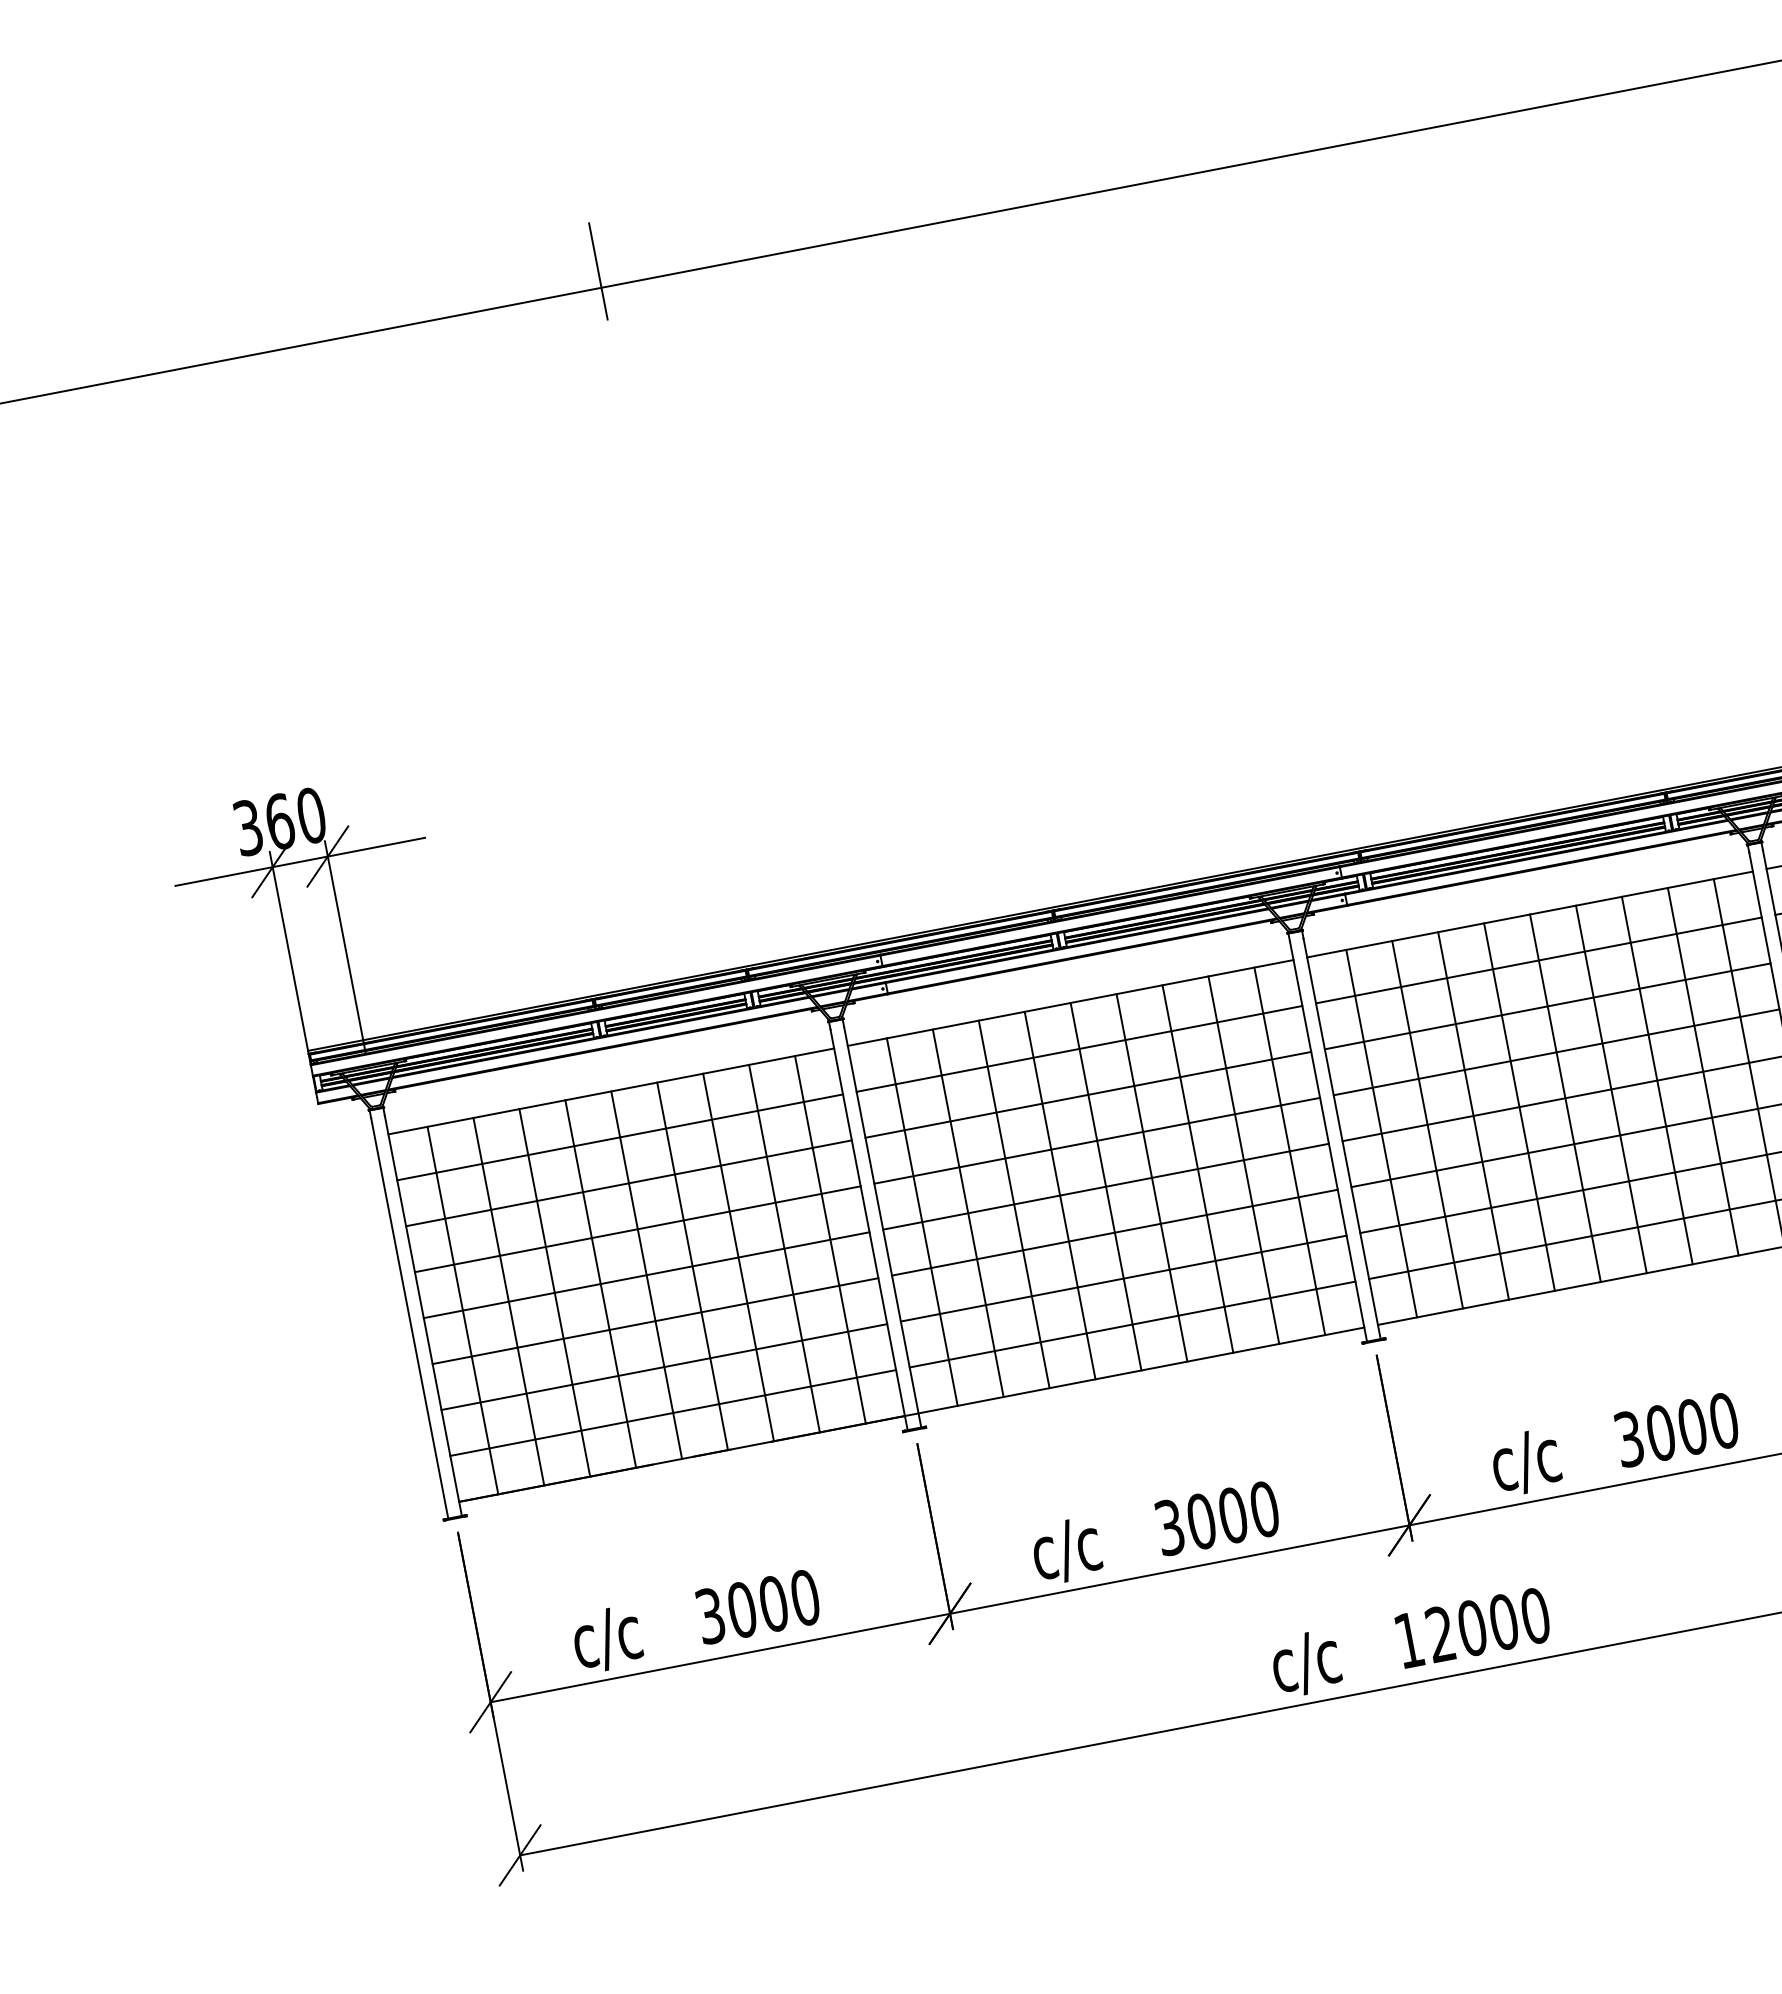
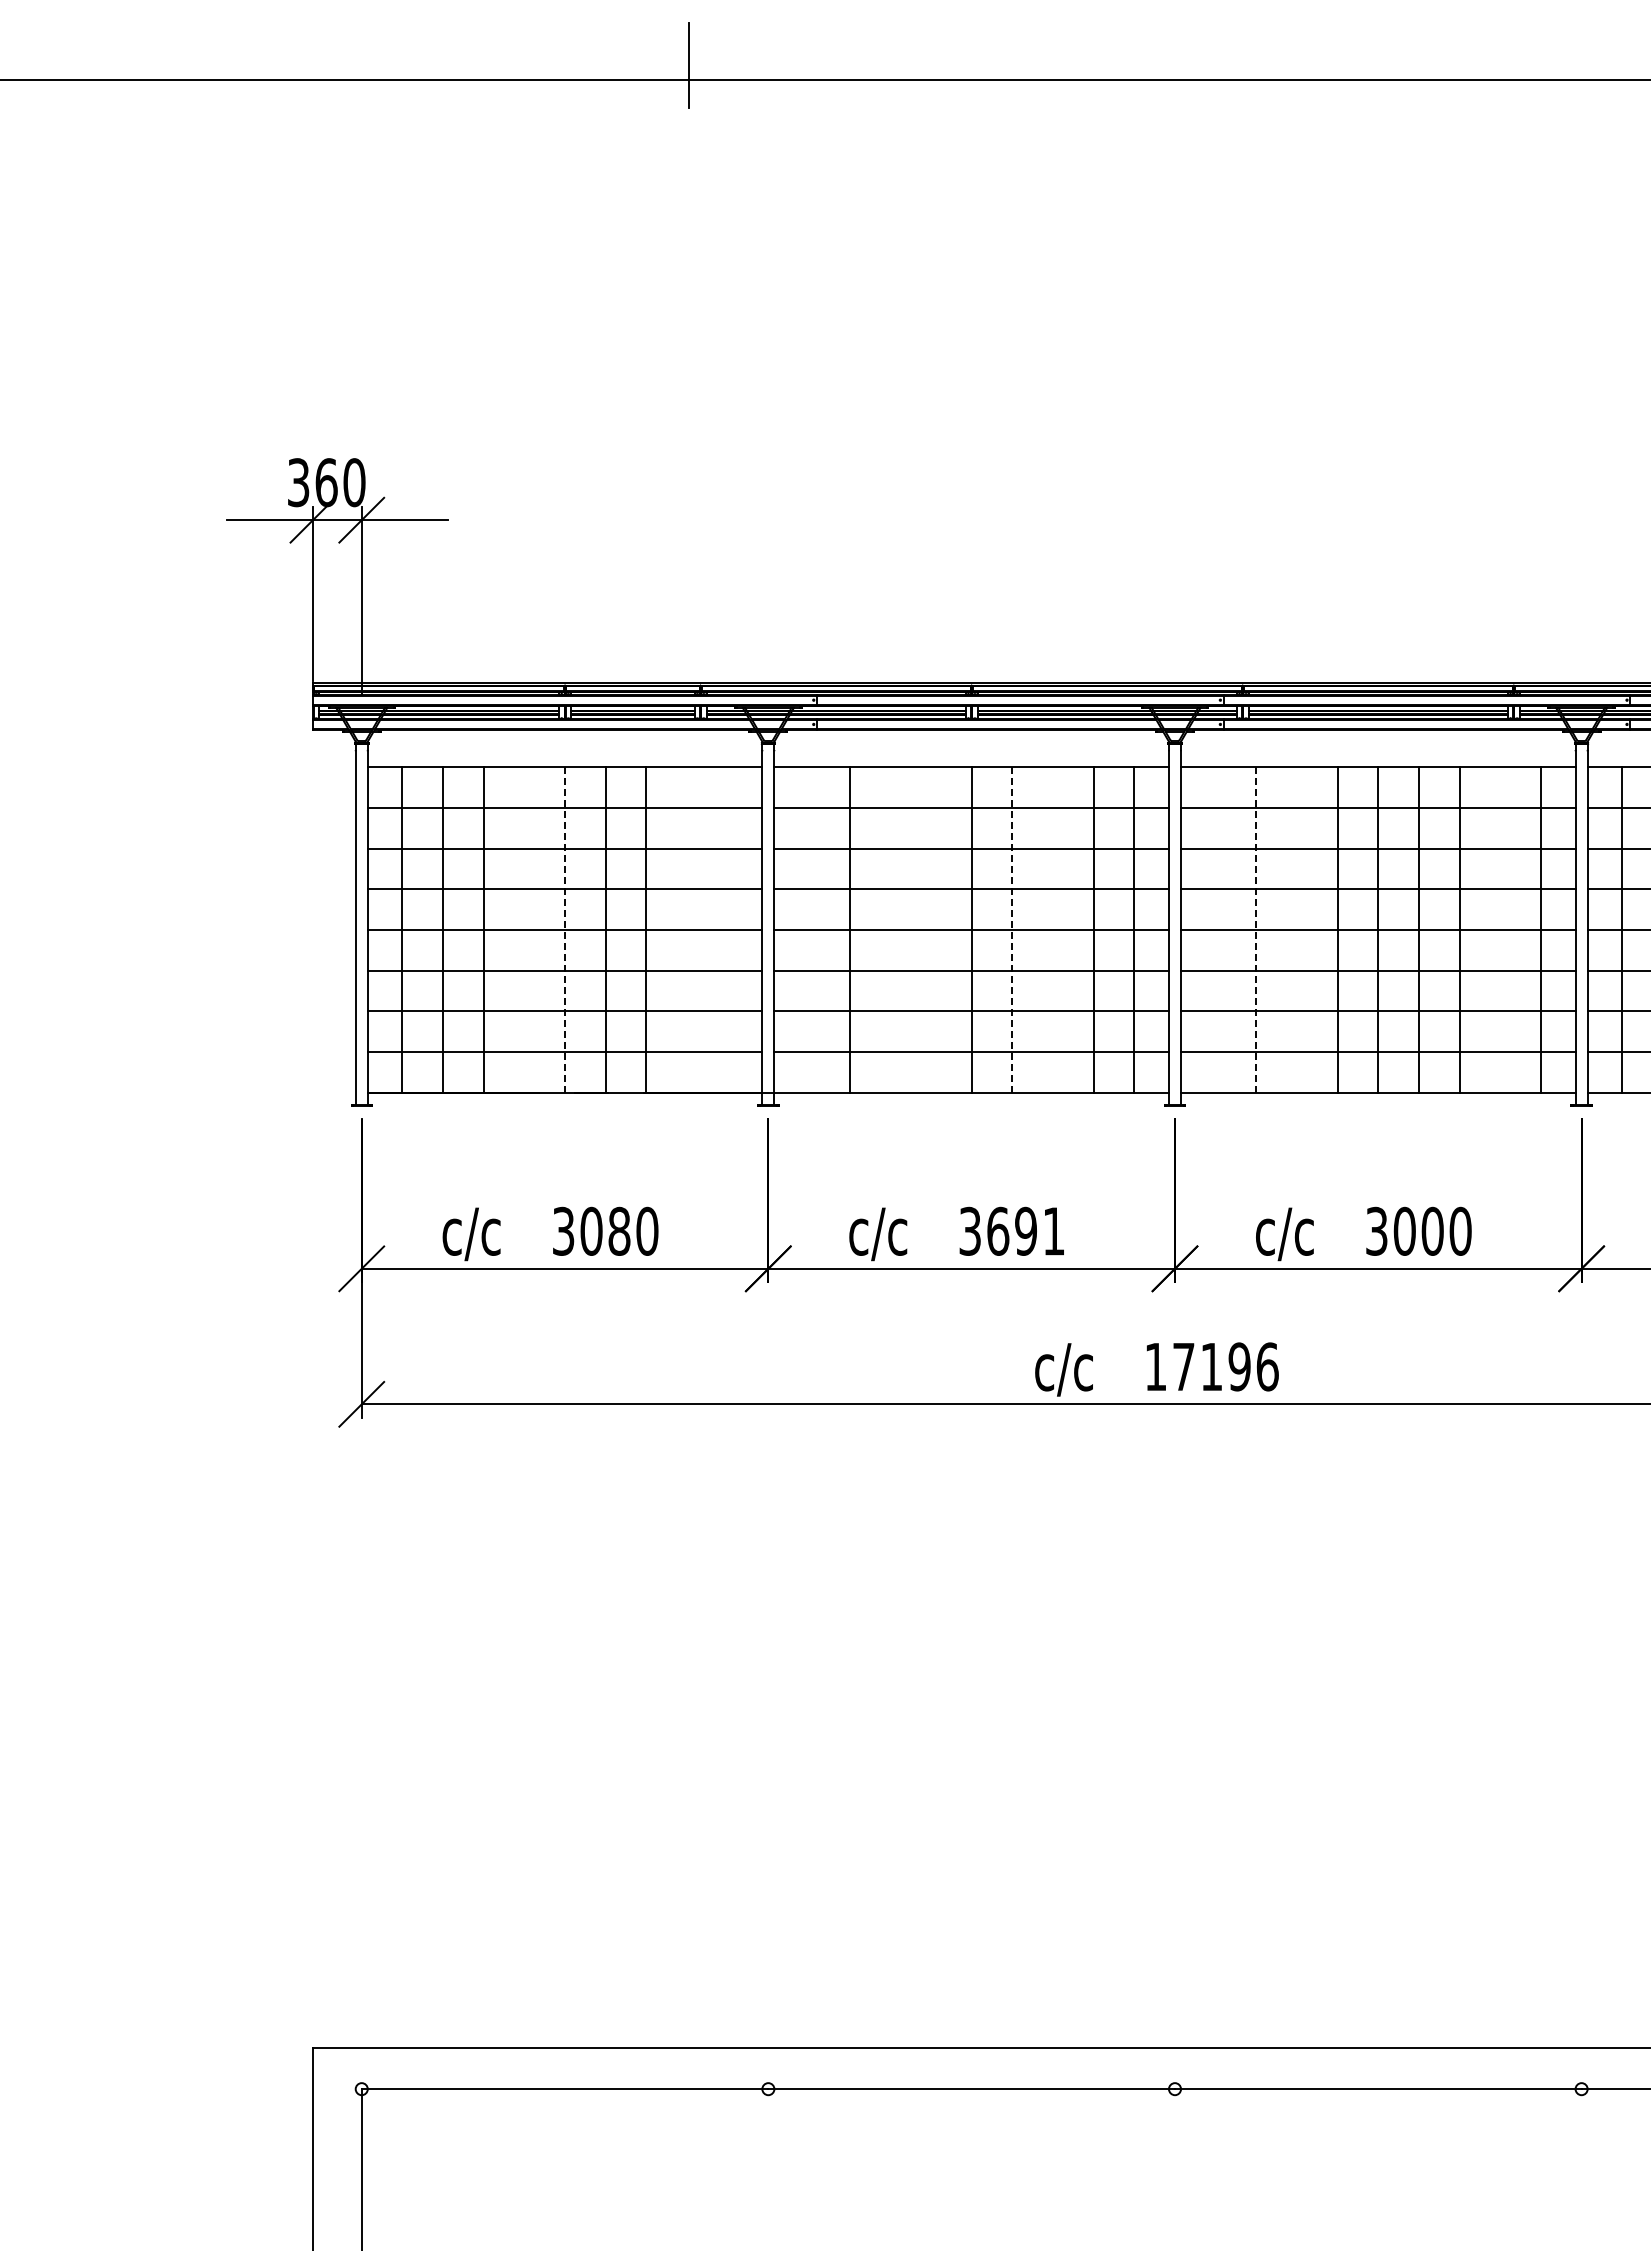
line: (1703, 1071) -> (1500, 929), removed
line: (1472, 1115) -> (1296, 929), removed
line: (1427, 1124) -> (1256, 929), solid -> dashed
line: (1381, 1133) -> (1215, 929), removed
line: (1198, 1168) -> (1053, 929), removed
line: (1152, 1177) -> (1012, 929), solid -> dashed
line: (1060, 1194) -> (931, 929), removed
line: (1014, 1203) -> (890, 929), removed
line: (922, 1221) -> (809, 929), removed
line: (830, 1239) -> (727, 929), removed
line: (784, 1248) -> (687, 929), removed
line: (647, 1274) -> (565, 929), solid -> dashed
line: (600, 1283) -> (524, 929), removed
text: (1233, 1514) -> (1026, 1230), 3000 -> 3691
text: (773, 1604) -> (619, 1231), 3000 -> 3080
text: (1487, 1624) -> (1225, 1366), 12000 -> 17196

